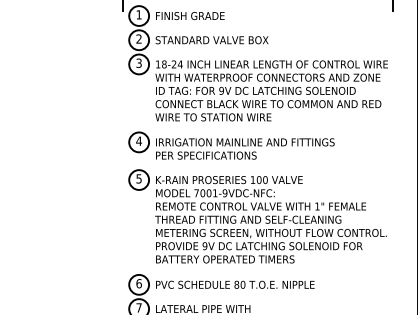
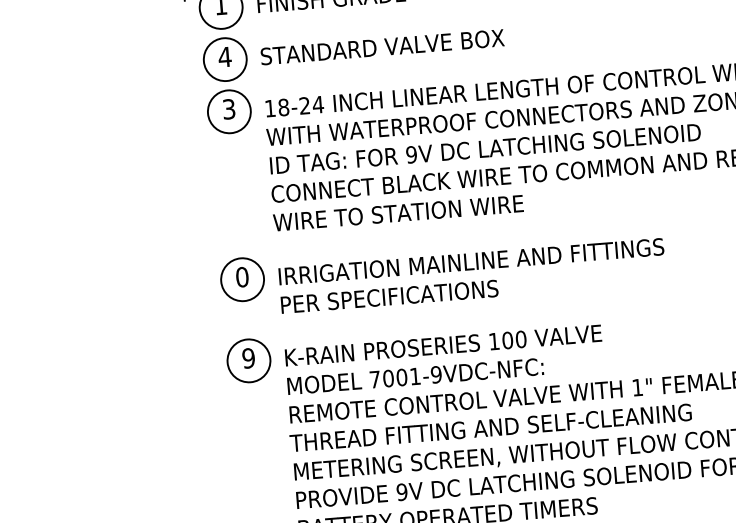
text: (138, 38) -> (223, 55), 2 -> 4
text: (138, 140) -> (240, 275), 4 -> 0
text: (138, 178) -> (247, 357), 5 -> 9

